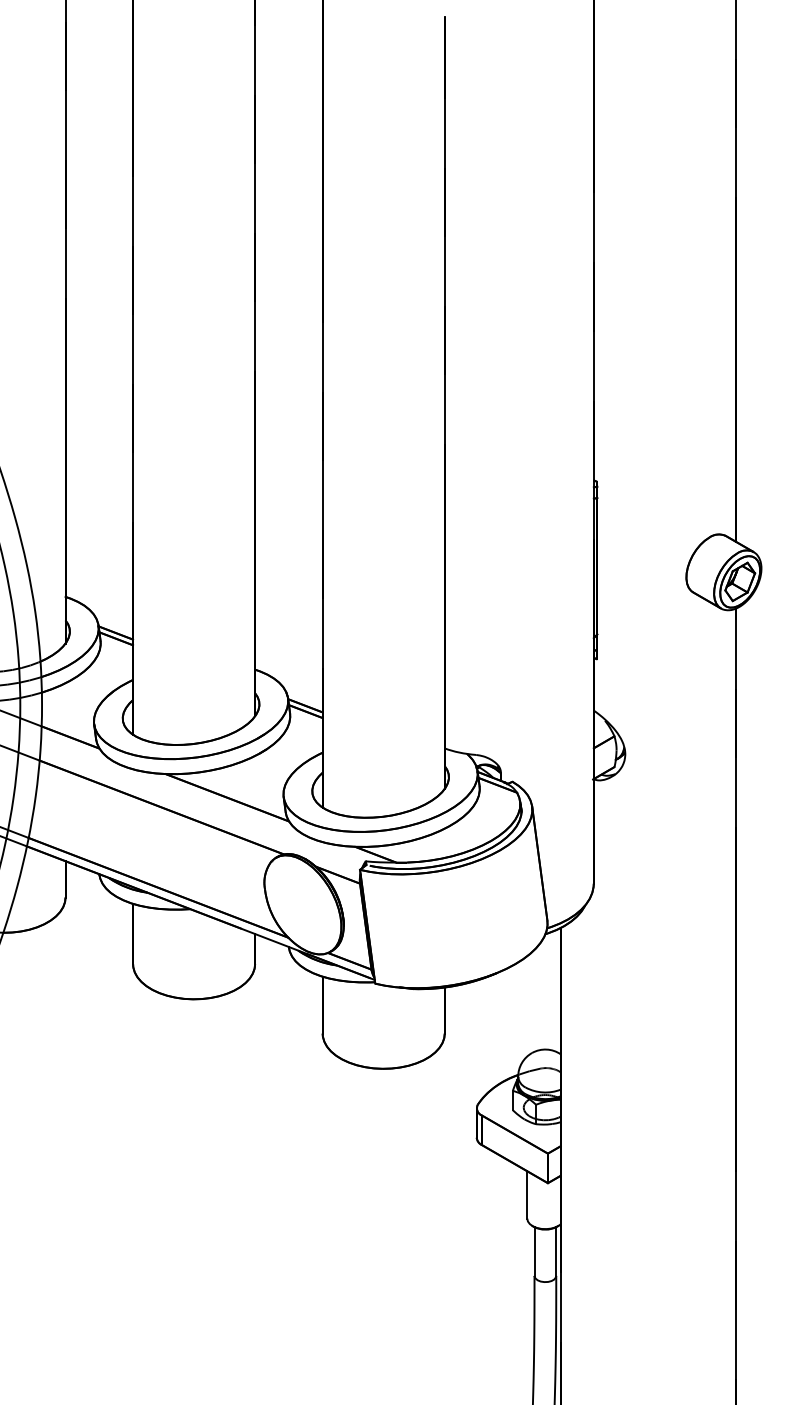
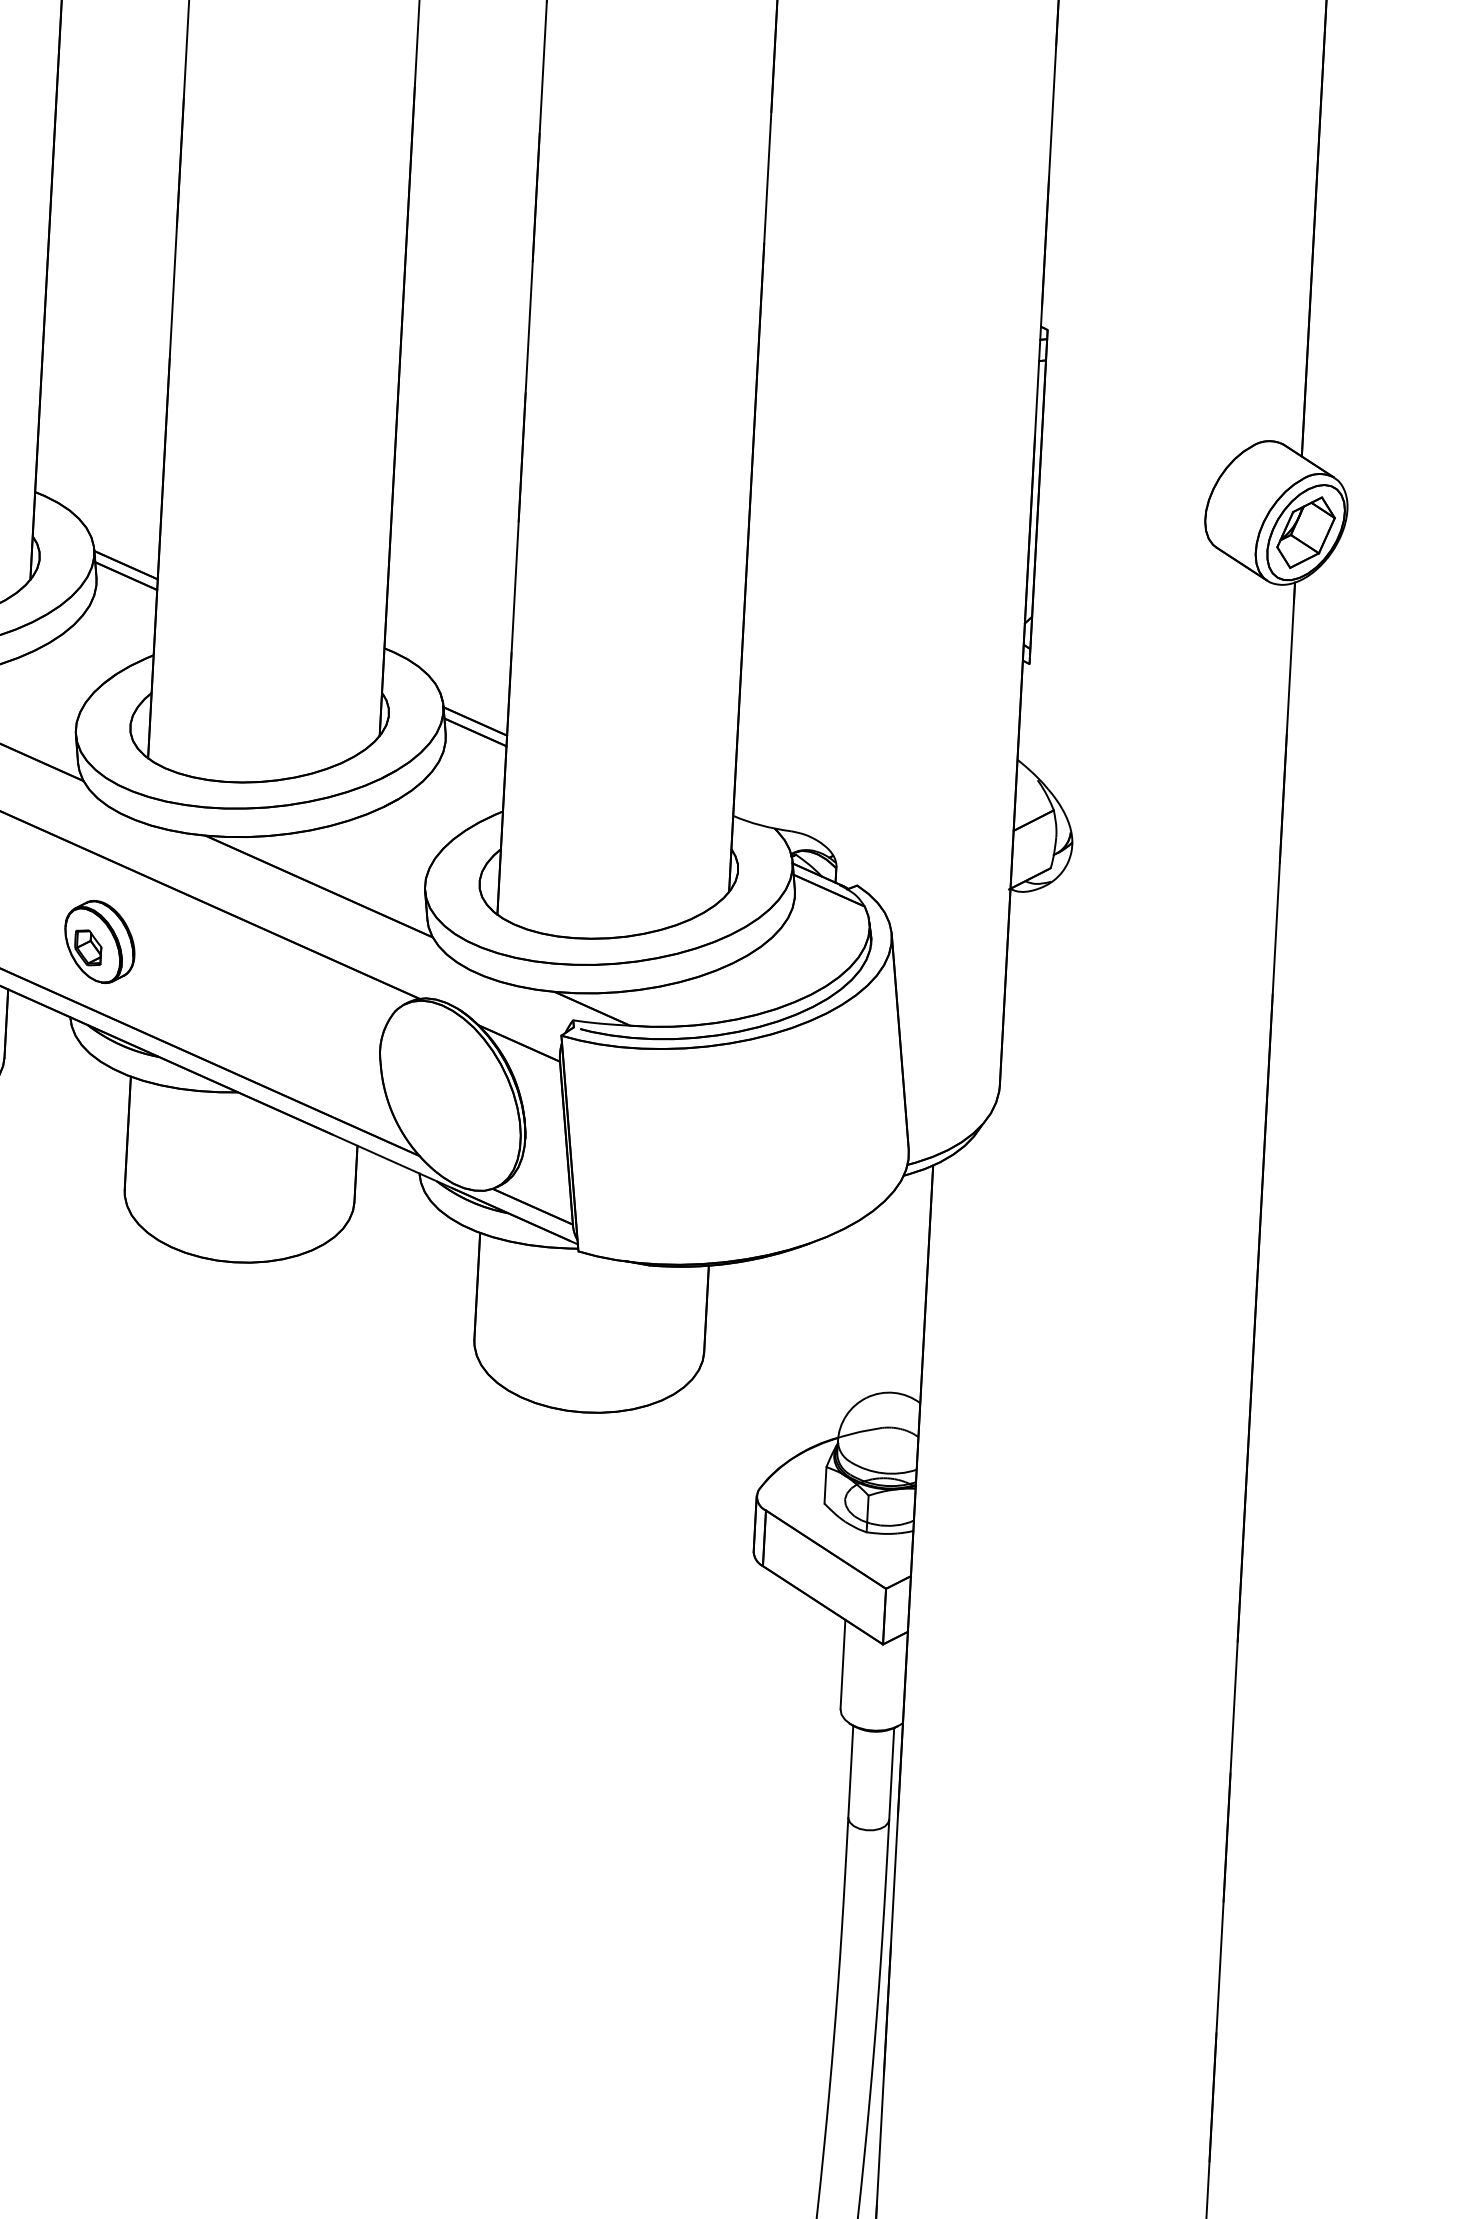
part: (112, 832) -> (99, 940), added

